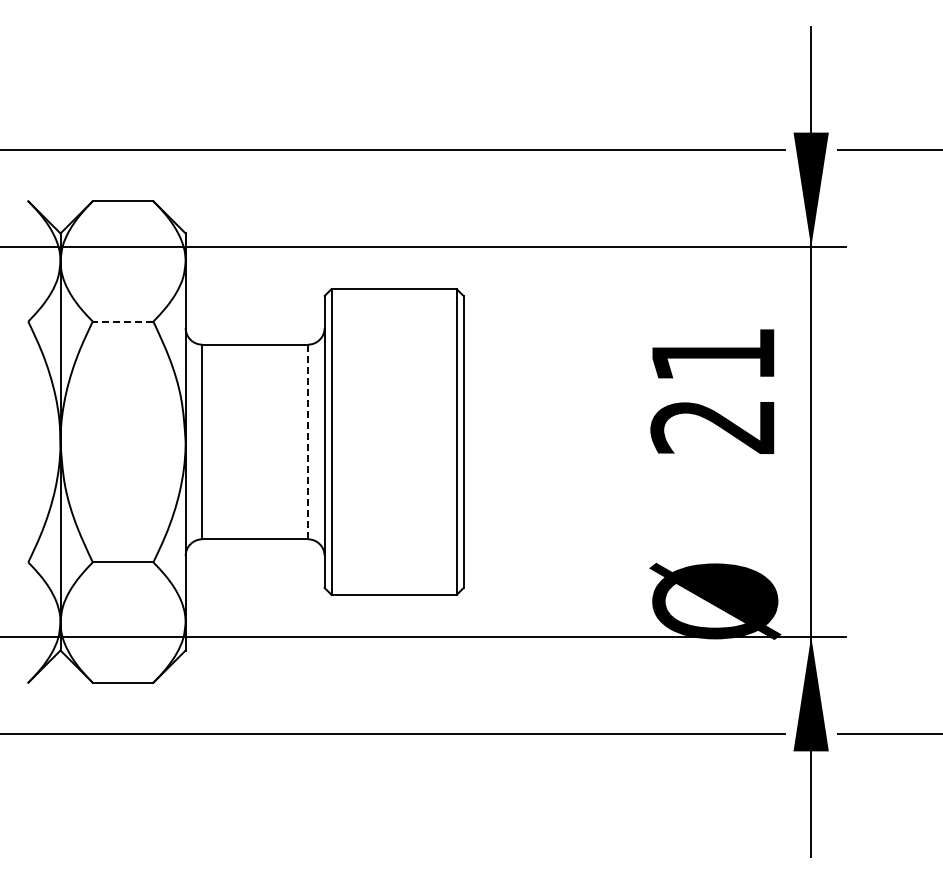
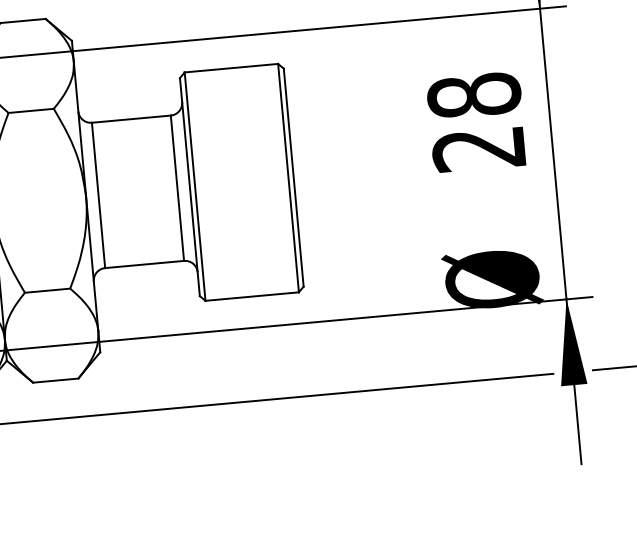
line: (122, 321) -> (30, 110), dashed -> solid
text: (713, 354) -> (474, 95), 21 -> 28
line: (307, 441) -> (177, 187), dashed -> solid

